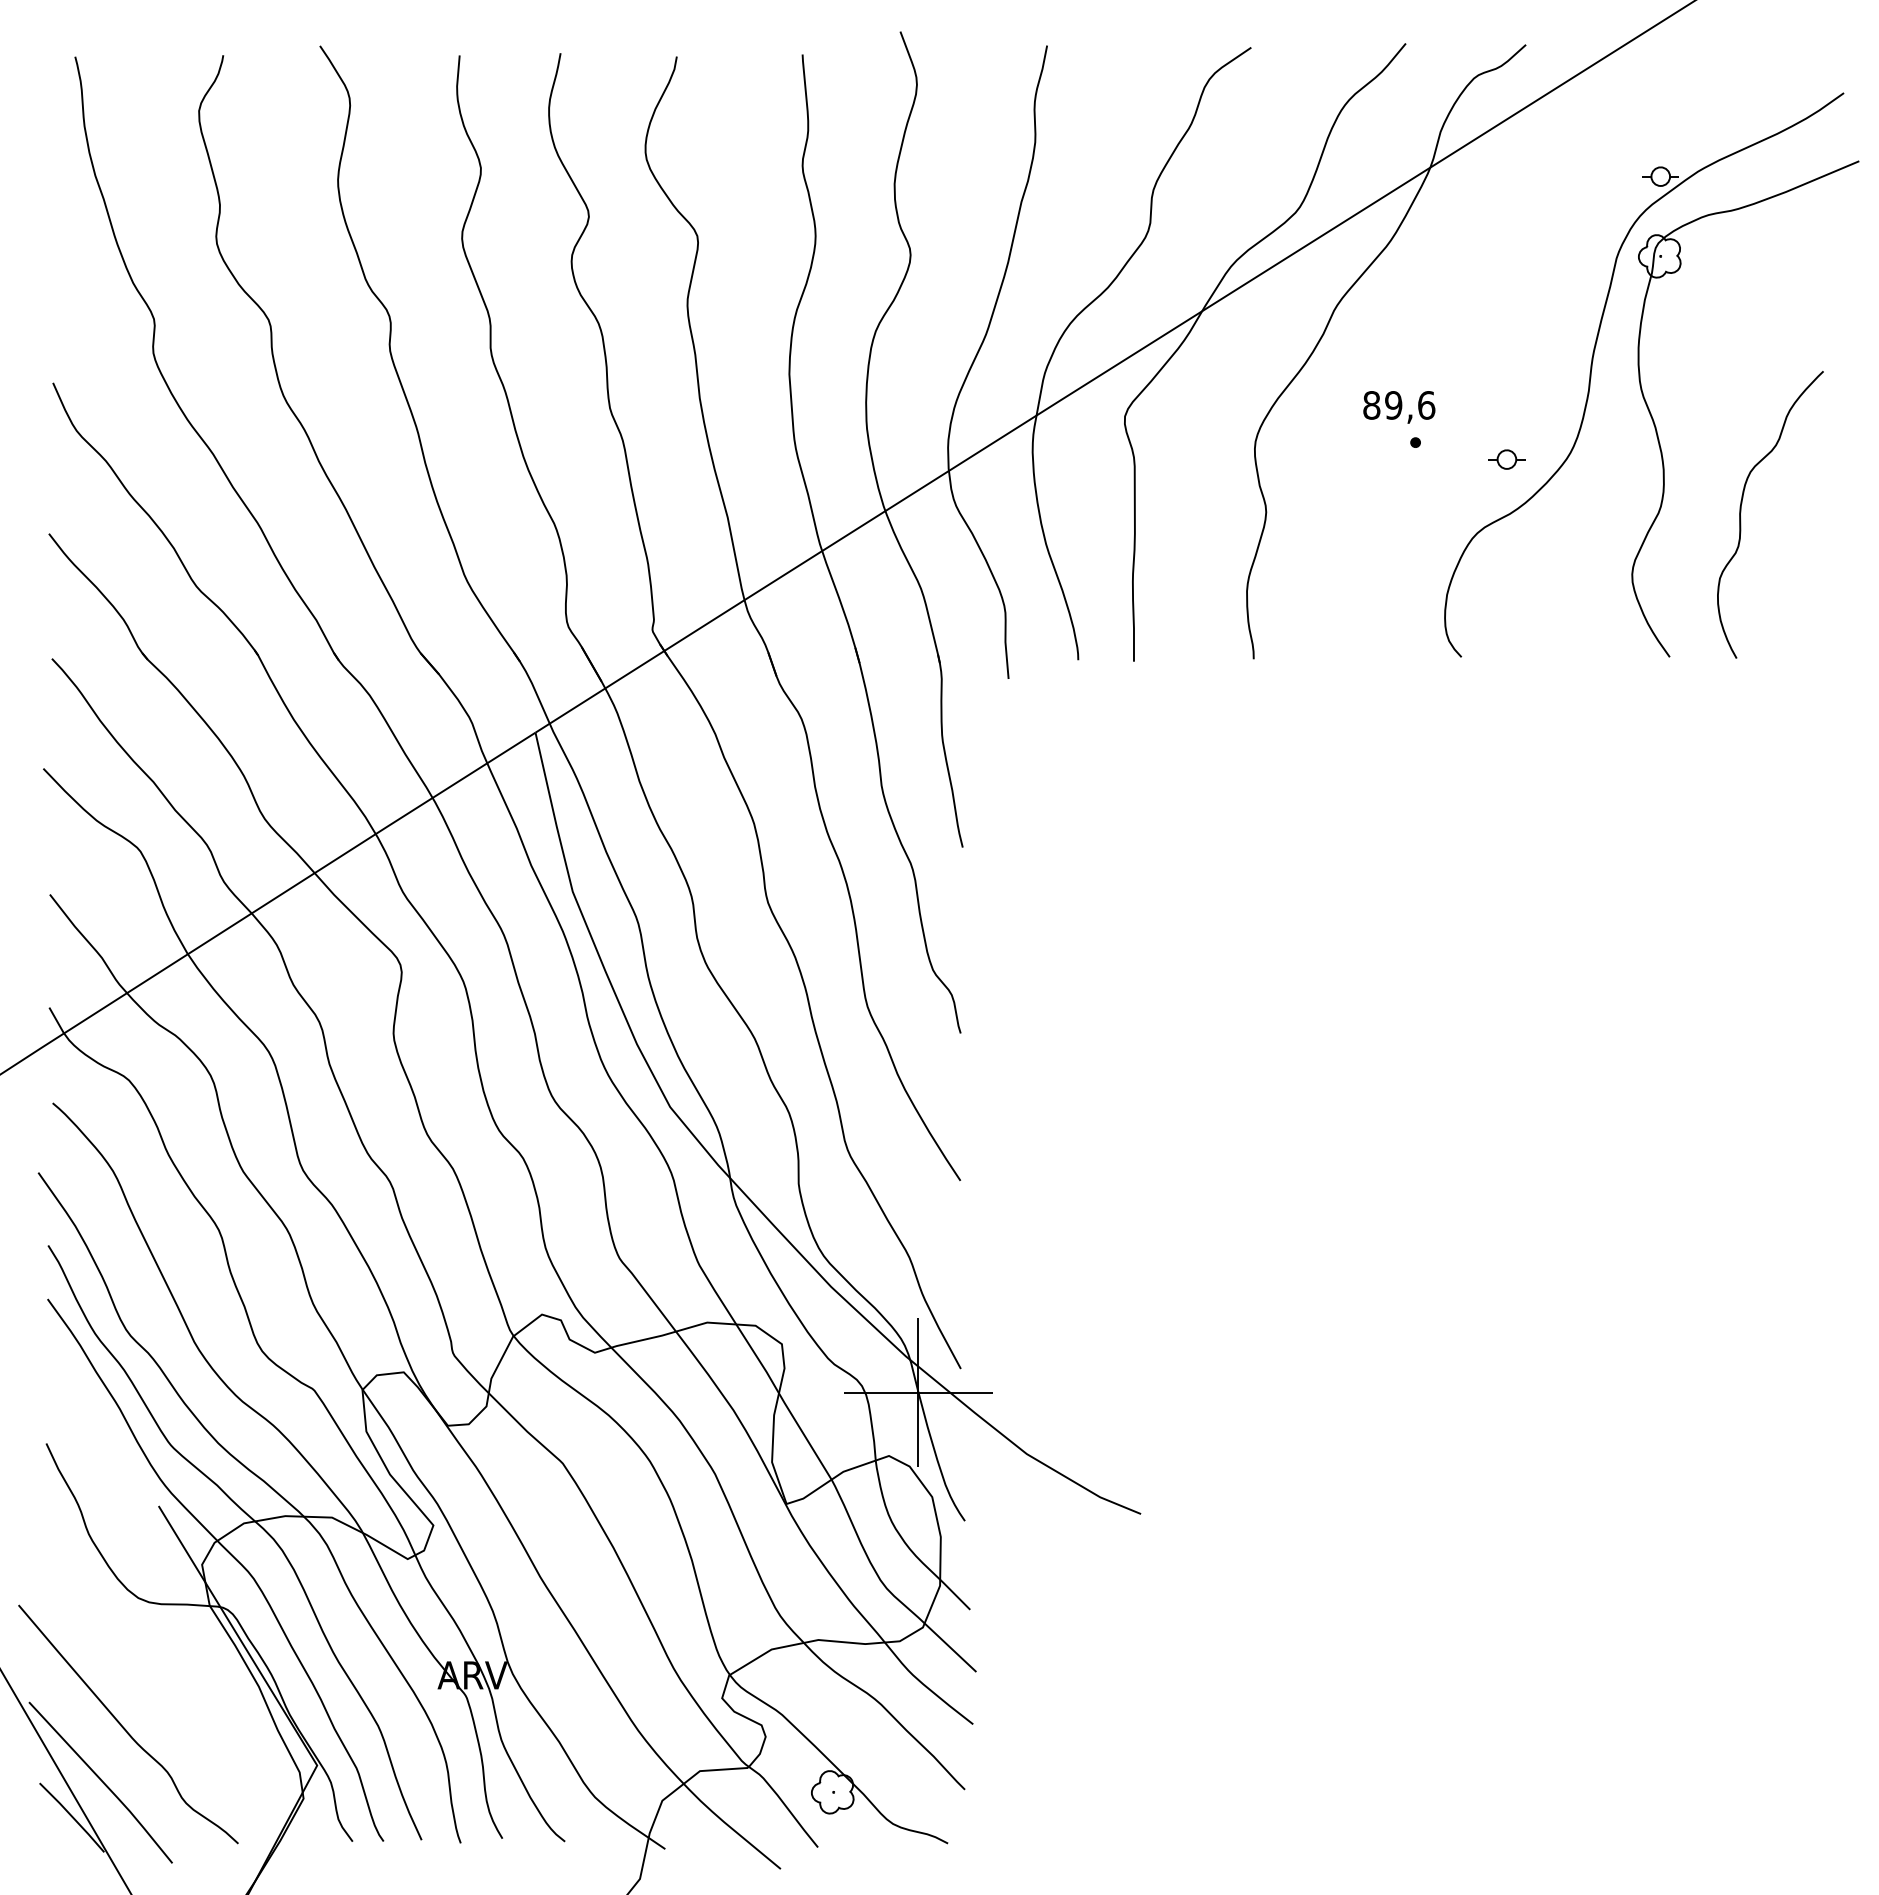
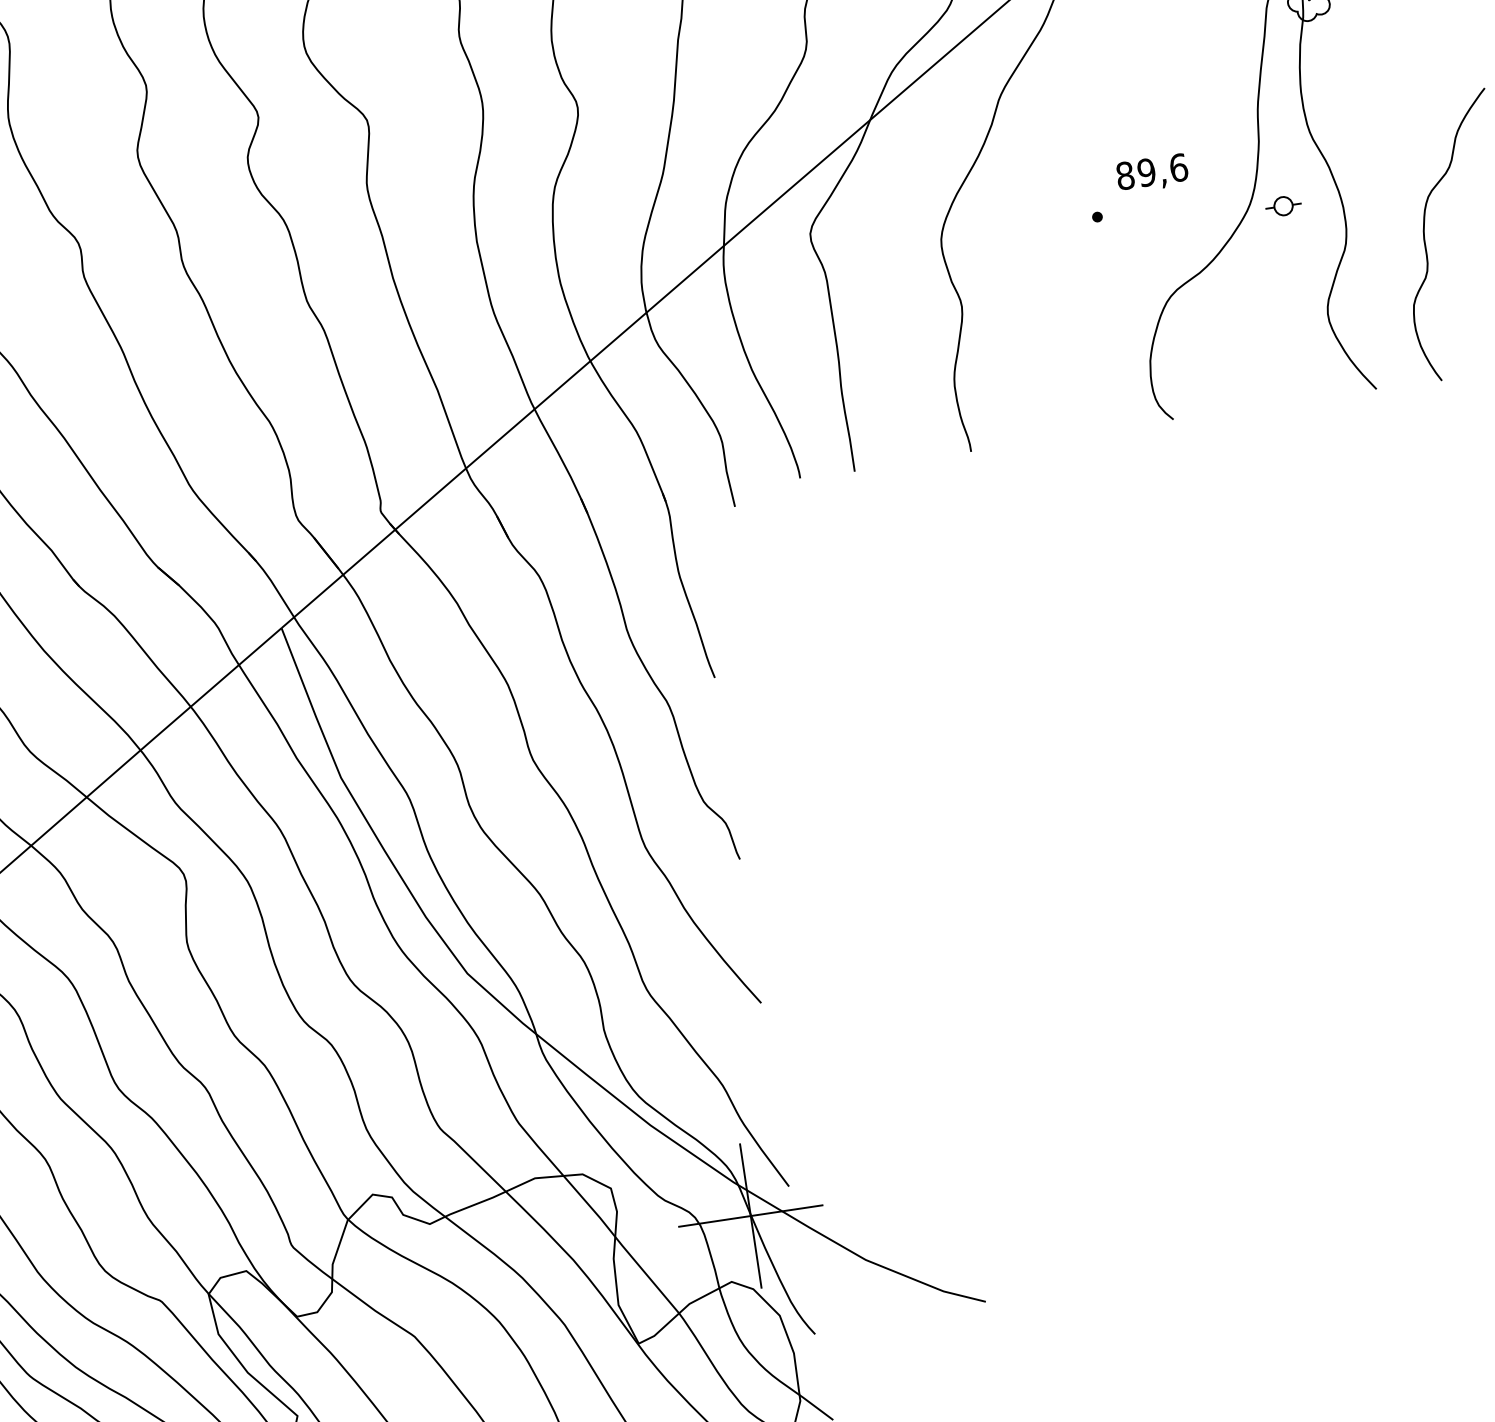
text: (1399, 407) -> (1152, 173), moved
part: (1506, 459) -> (1283, 206), moved

